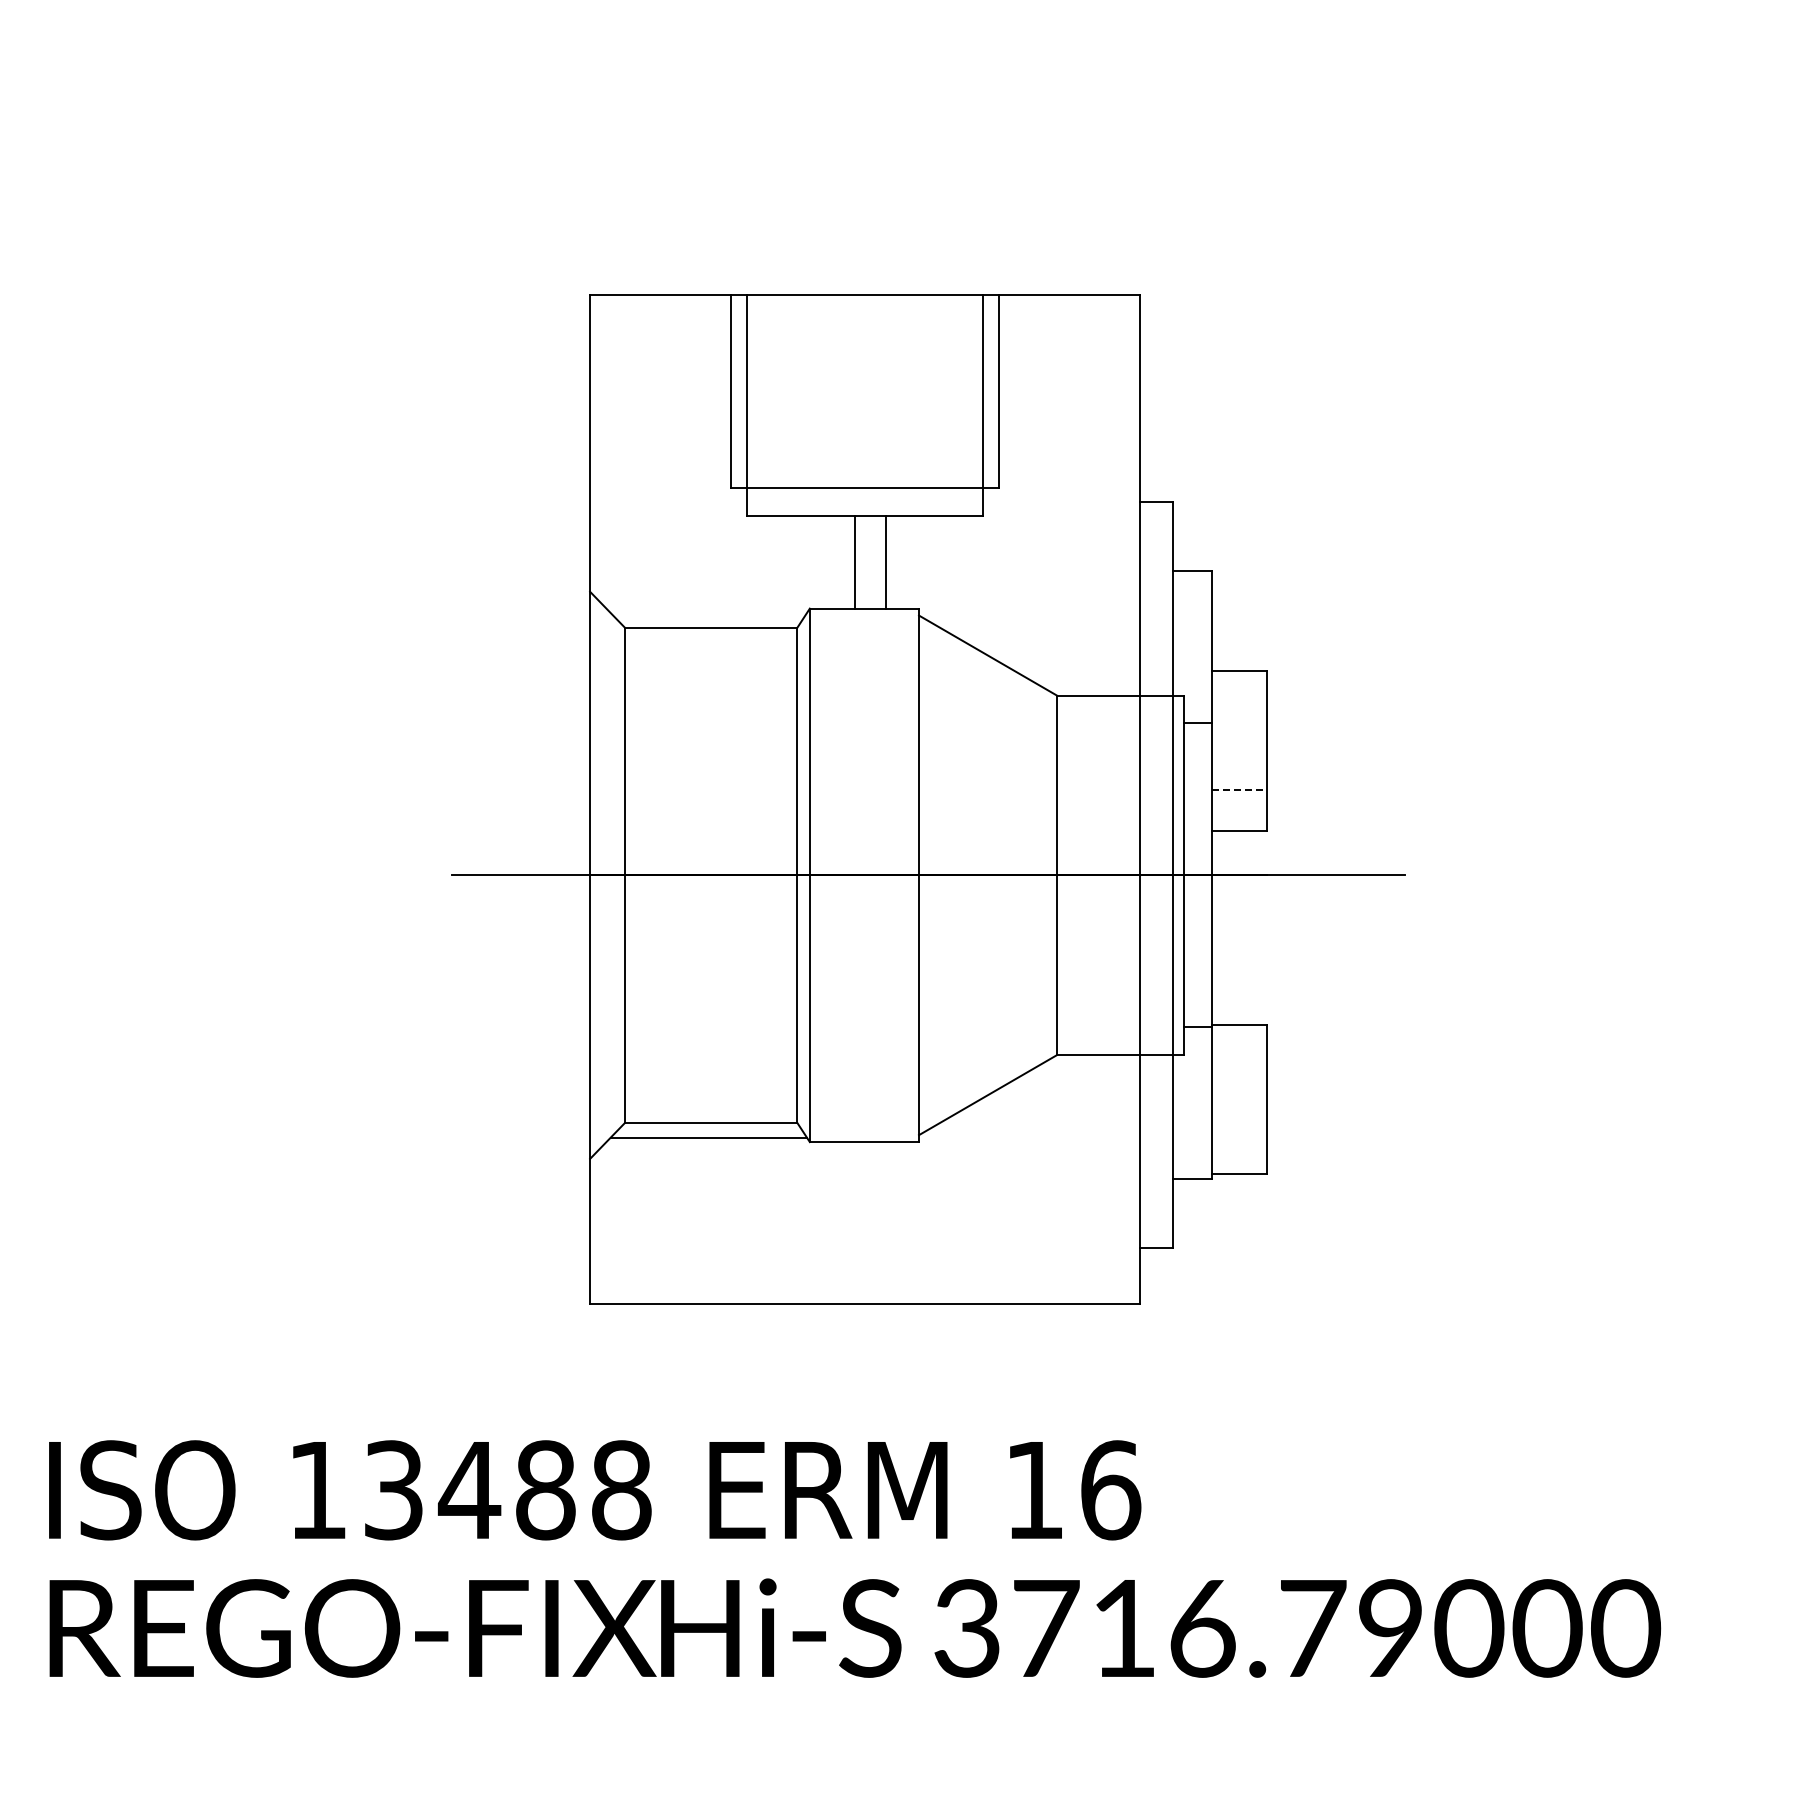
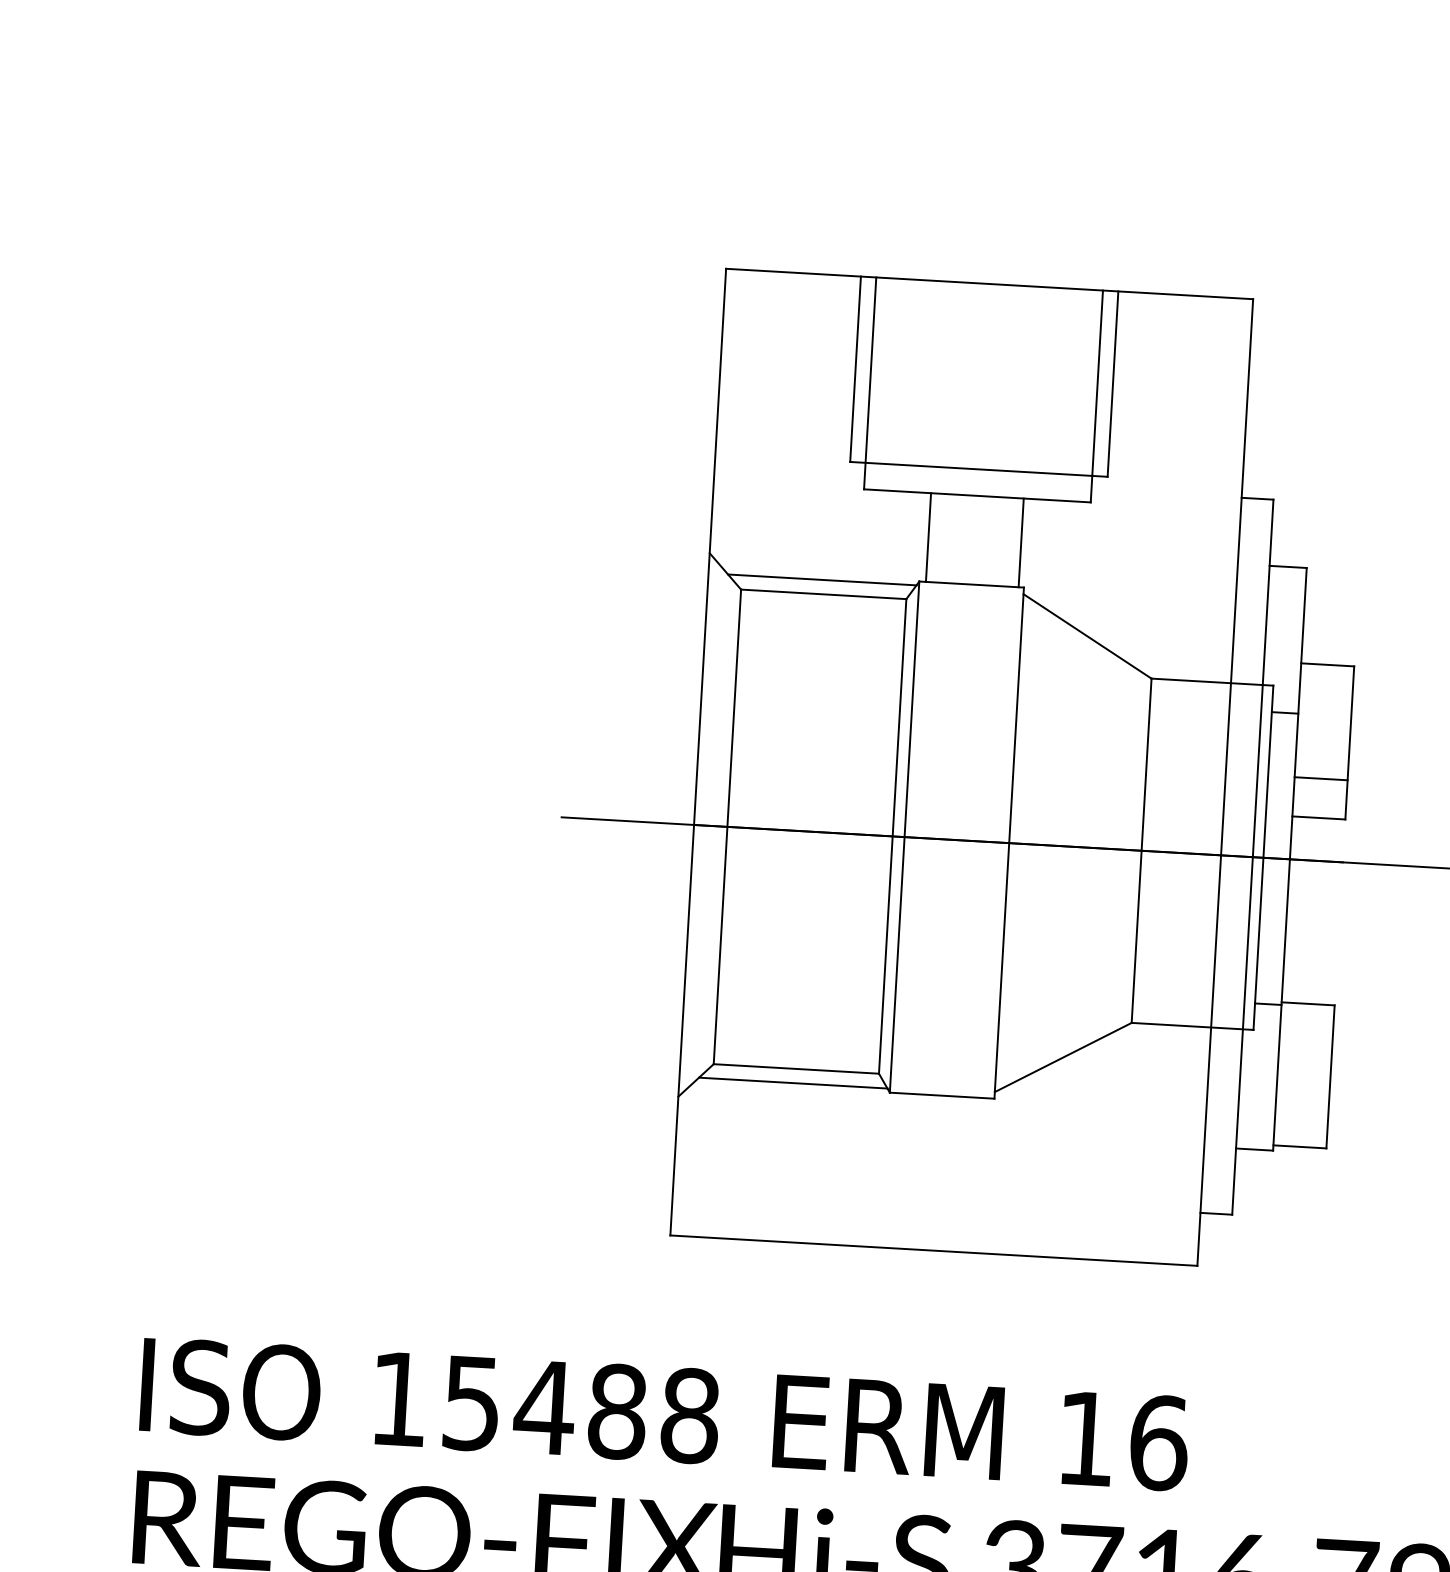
line: (855, 562) -> (1021, 543), moved
line: (885, 562) -> (928, 537), moved
line: (708, 612) -> (822, 579), added
line: (1239, 789) -> (1321, 778), dashed -> solid
text: (393, 1490) -> (471, 1403), 13488 -> 15488

